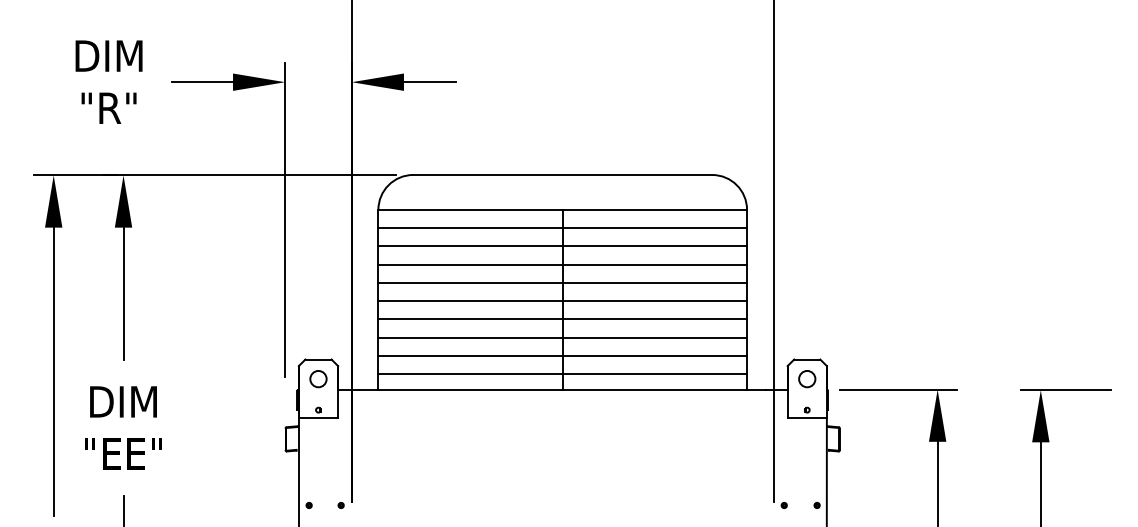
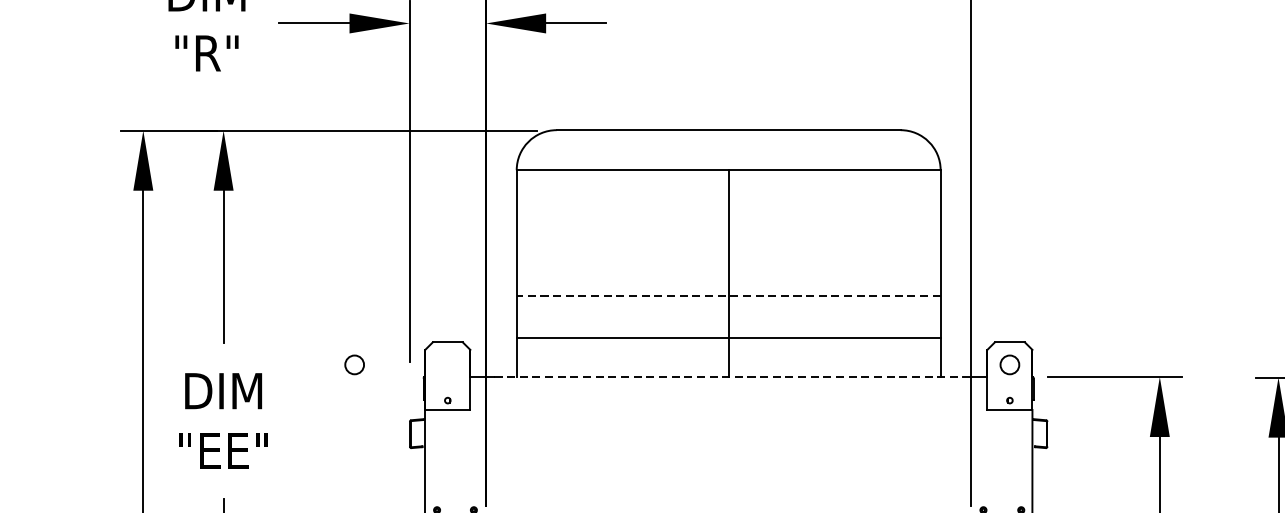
line: (562, 228) -> (728, 191), removed
line: (562, 246) -> (728, 212), removed
line: (562, 264) -> (728, 233), removed
line: (562, 282) -> (728, 253), removed
line: (562, 301) -> (728, 275), removed
line: (562, 319) -> (728, 296), solid -> dashed
line: (562, 337) -> (728, 317), removed
line: (562, 374) -> (728, 359), removed
circle: (318, 379) -> (354, 365), moved
line: (562, 389) -> (728, 376), solid -> dashed

